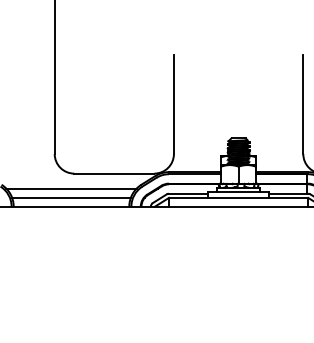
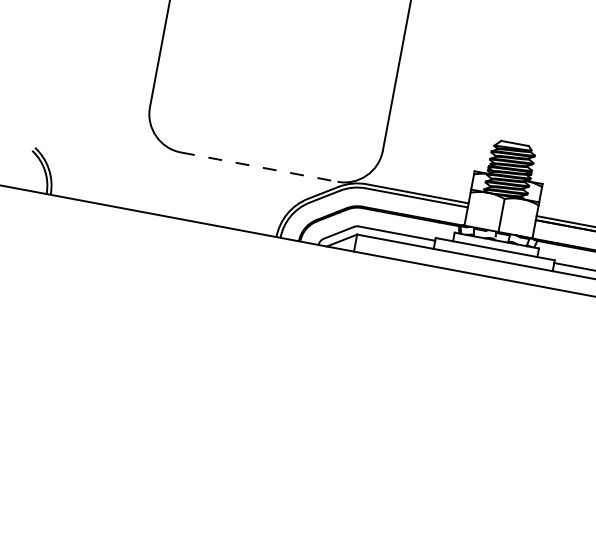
line: (114, 173) -> (259, 166), solid -> dashed
line: (71, 188) -> (170, 180), removed
line: (71, 197) -> (166, 198), removed

